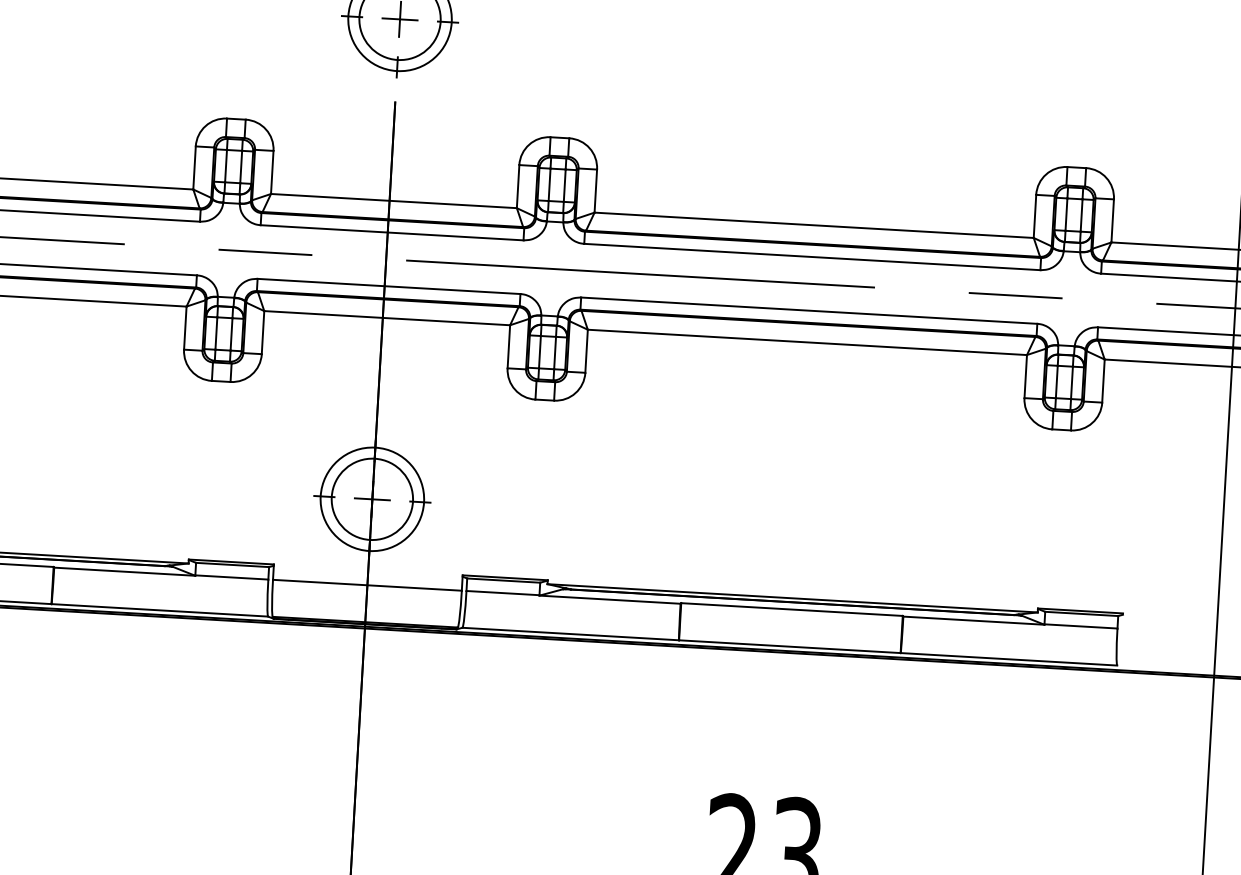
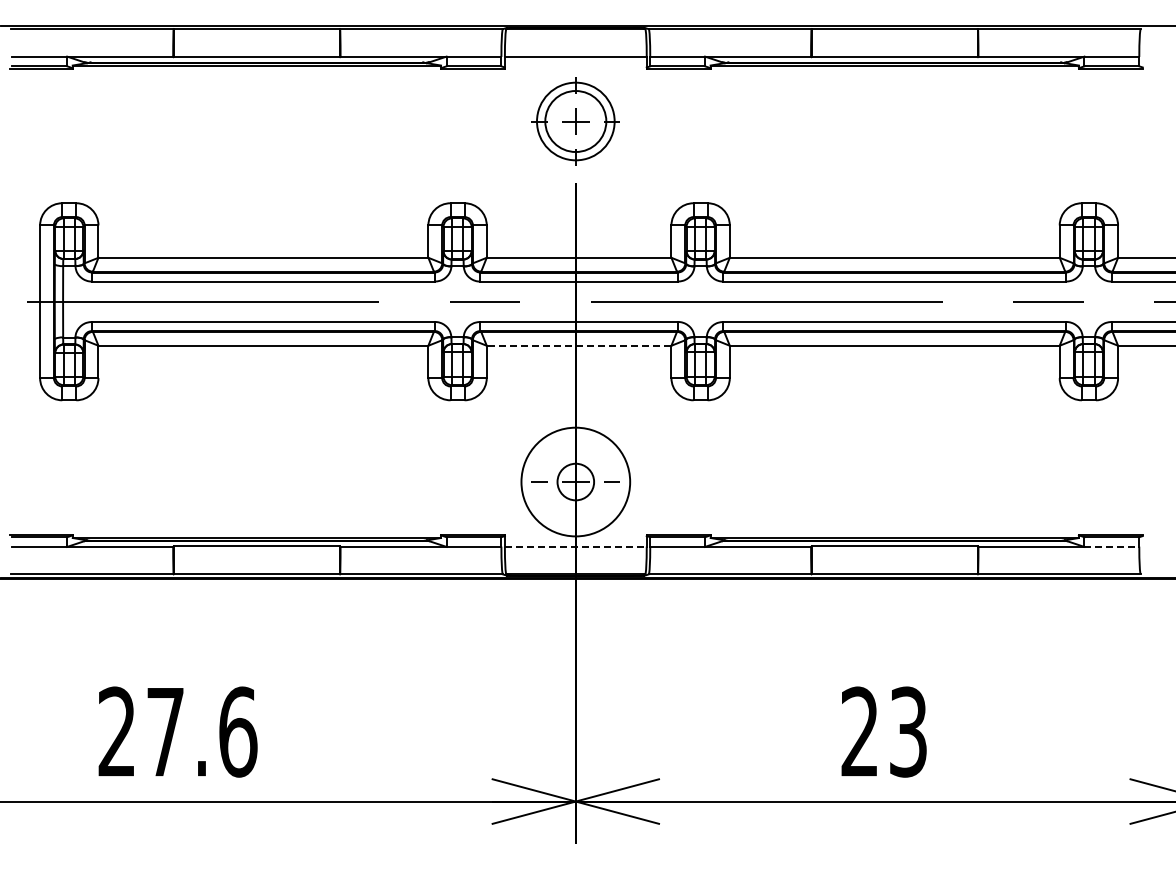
line: (386, 317) -> (578, 345), solid -> dashed
circle: (371, 498) -> (575, 481), size x0.6
circle: (371, 498) -> (575, 481), size x1.4
line: (366, 585) -> (575, 546), solid -> dashed
line: (1081, 626) -> (1112, 546), solid -> dashed

